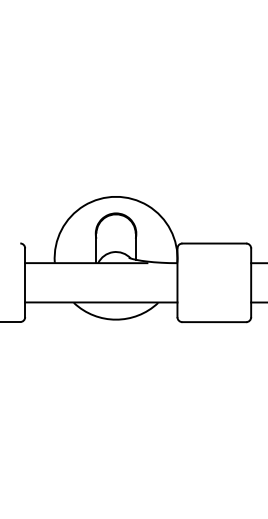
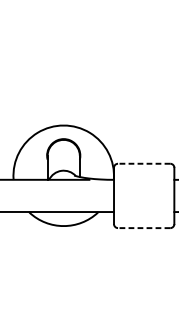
line: (214, 243) -> (144, 163), solid -> dashed
line: (214, 322) -> (144, 228), solid -> dashed

